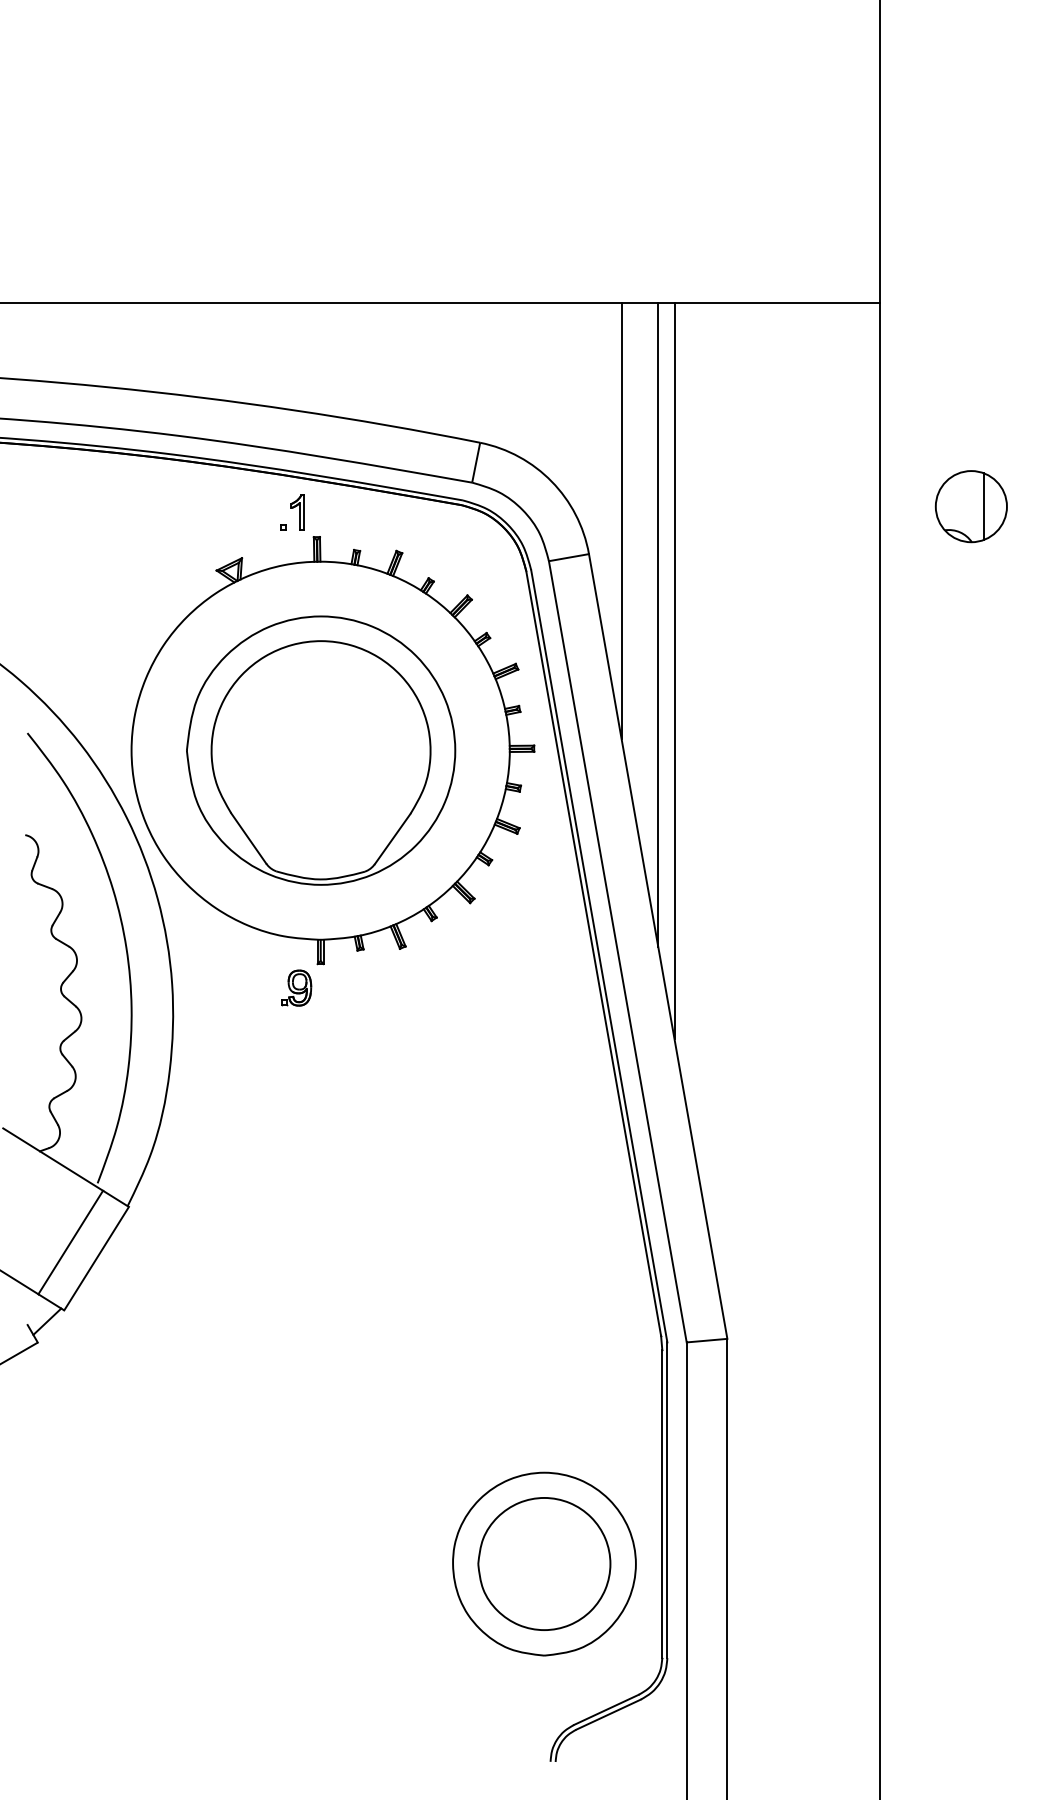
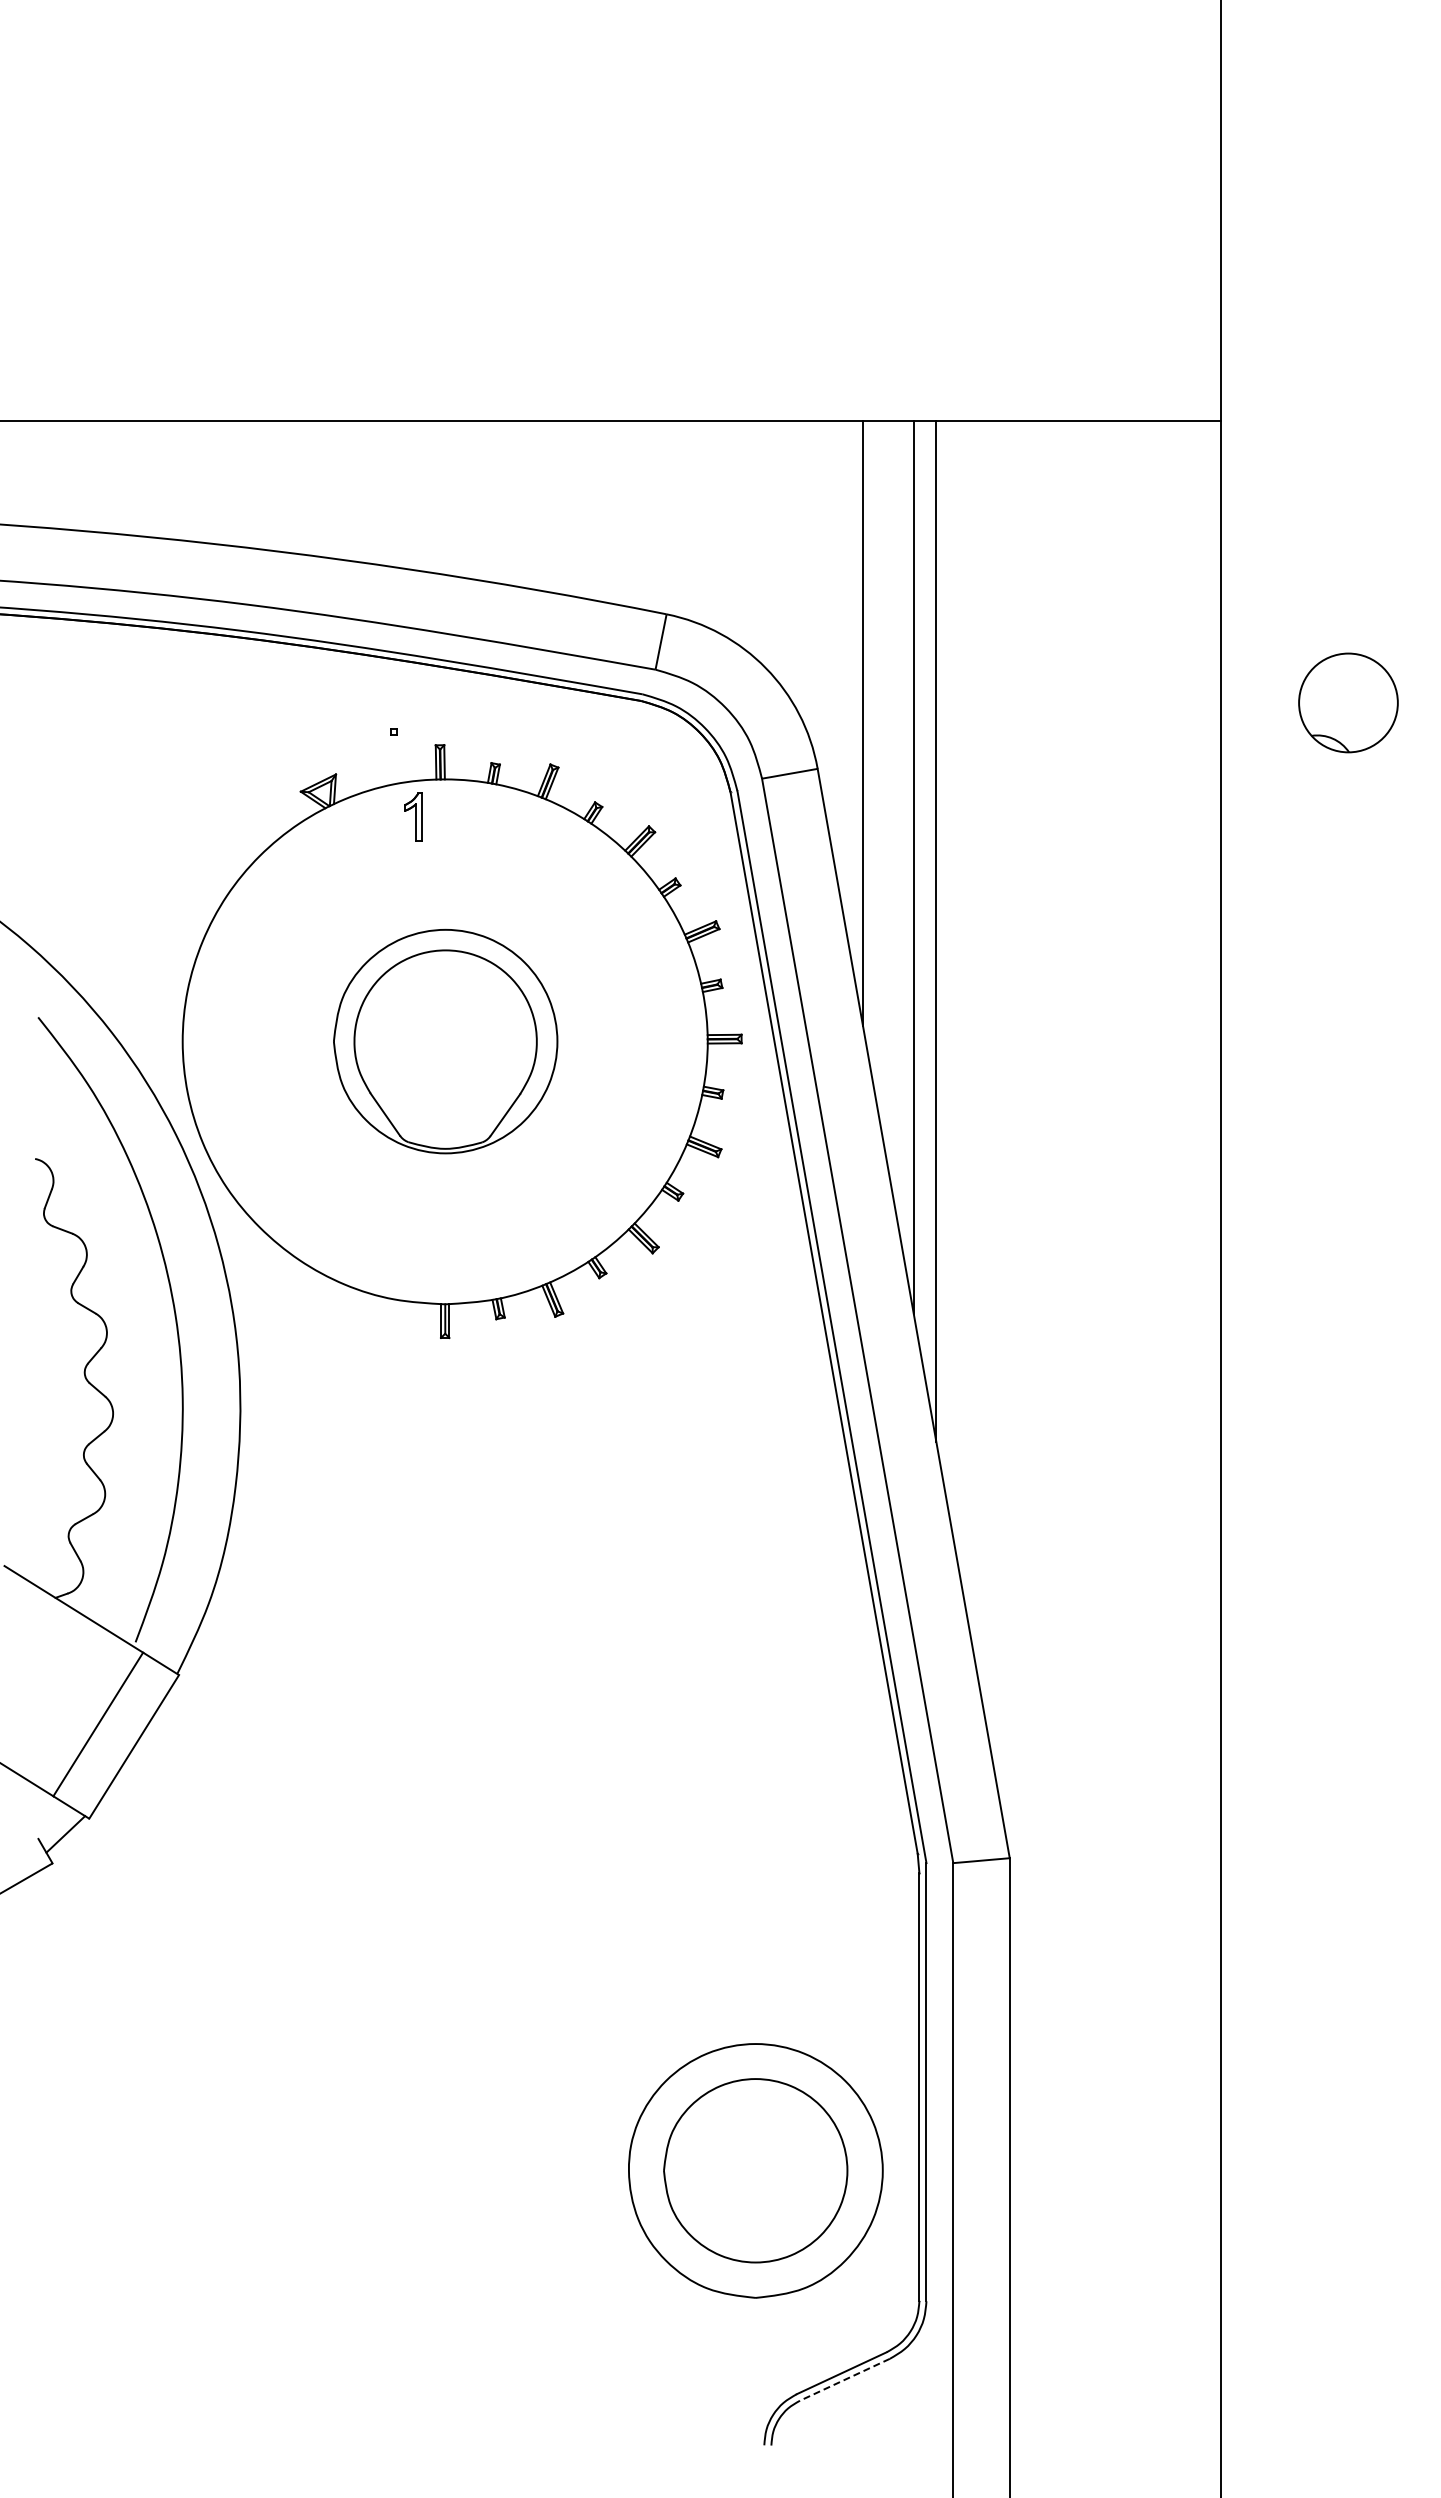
line: (983, 506) -> (1365, 702), removed
part: (297, 512) -> (413, 816), moved
part: (320, 750) -> (445, 1041), size x0.6
part: (296, 988) -> (411, 1371), removed
line: (608, 1714) -> (844, 2379), solid -> dashed

